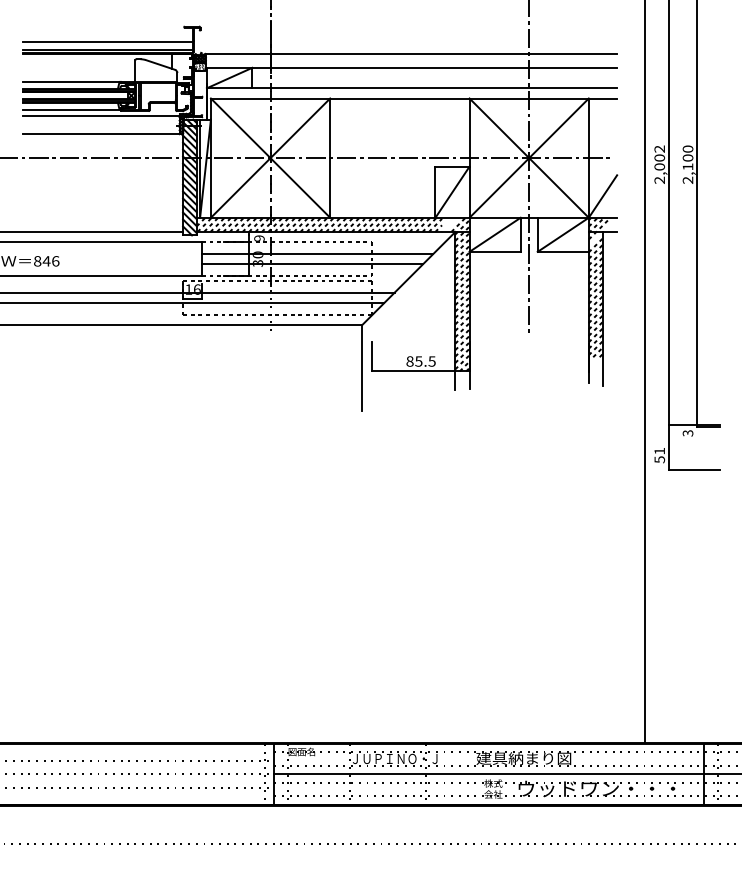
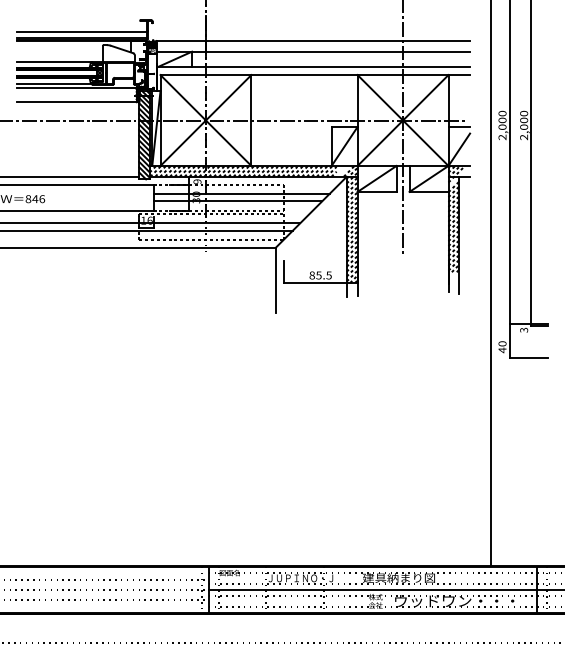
text: (659, 148) -> (502, 113), 2,002 -> 2,000
line: (602, 166) -> (458, 126), added
text: (687, 166) -> (523, 126), 2,100 -> 2,000
text: (659, 455) -> (502, 347), 51 -> 40

